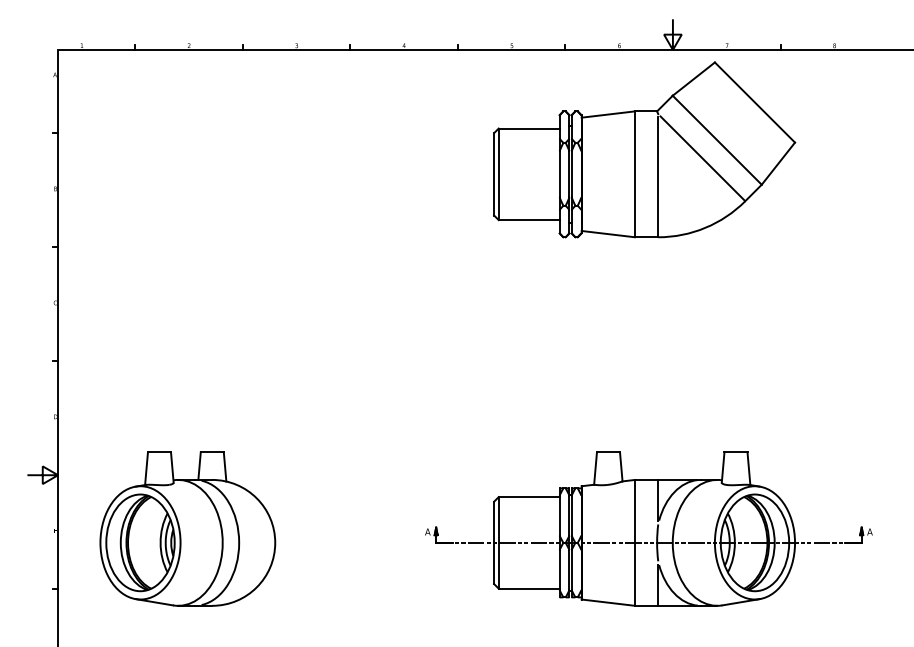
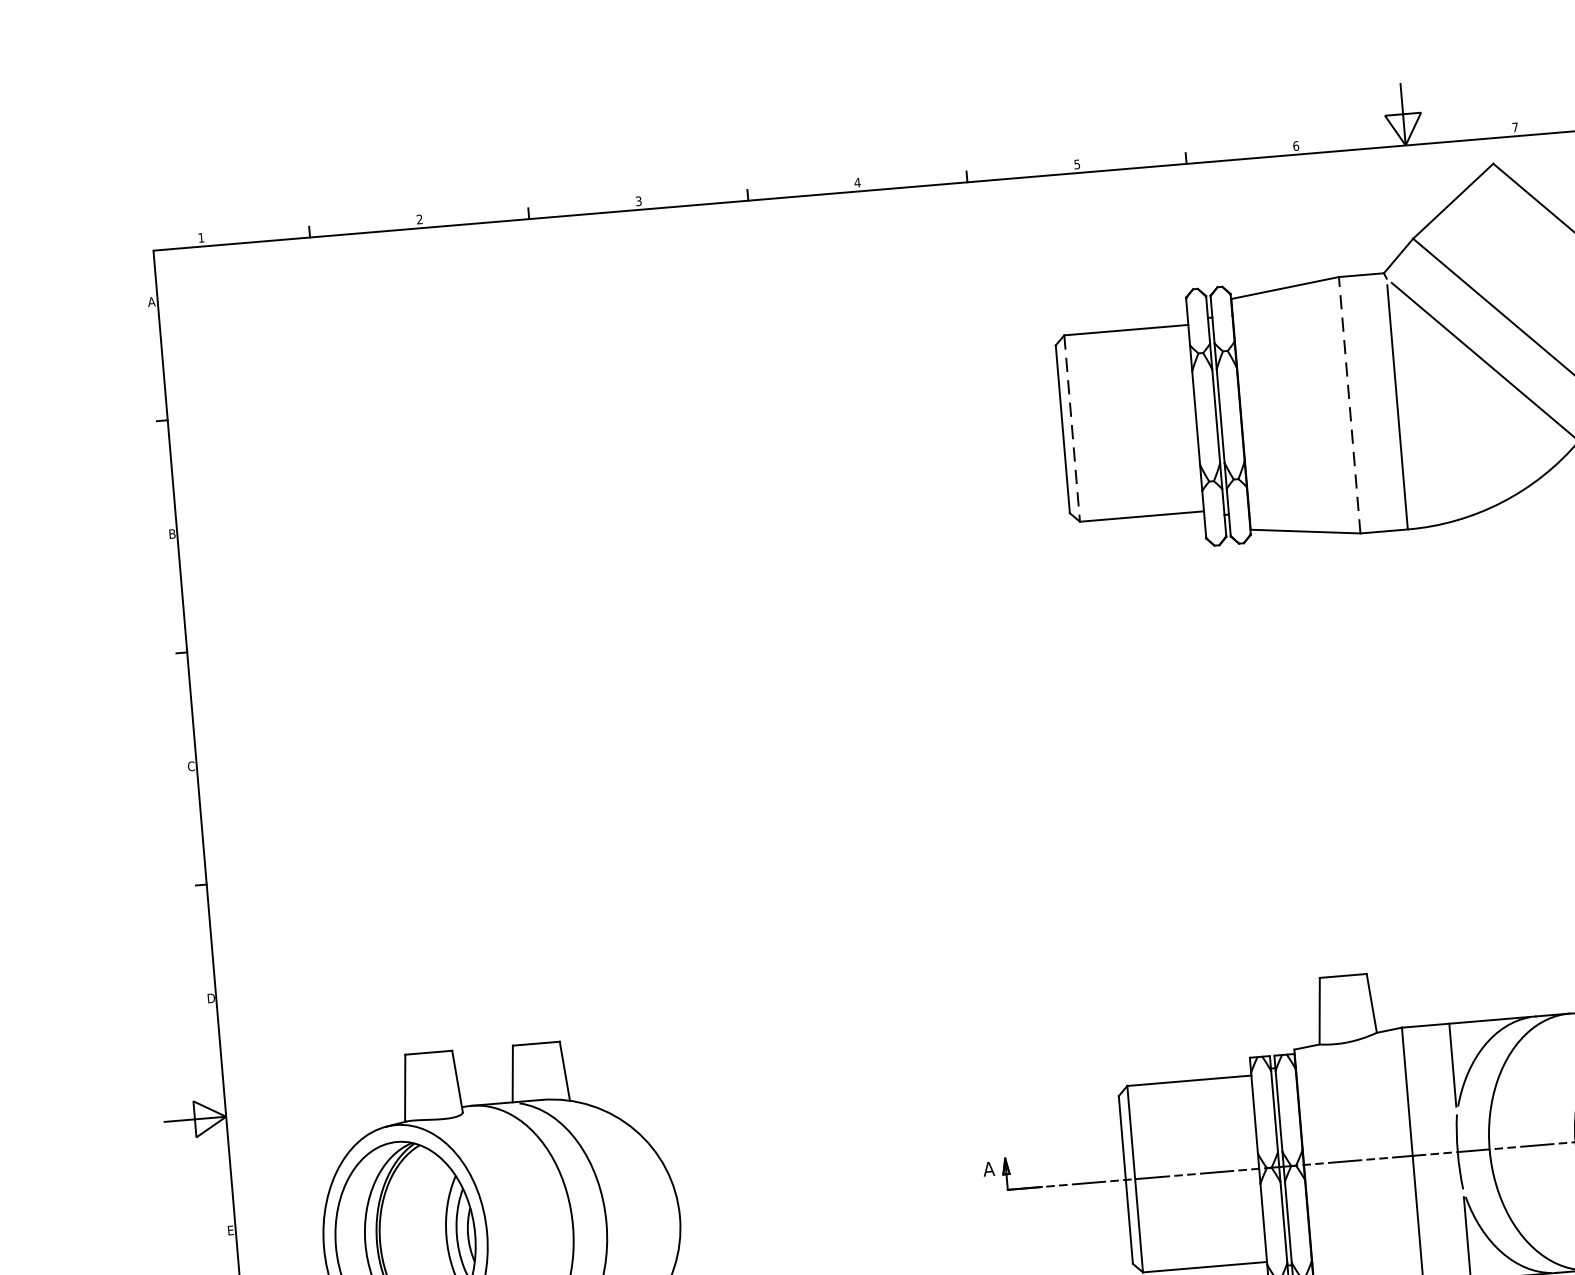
line: (498, 174) -> (1071, 428), solid -> dashed
line: (634, 174) -> (1348, 405), solid -> dashed

